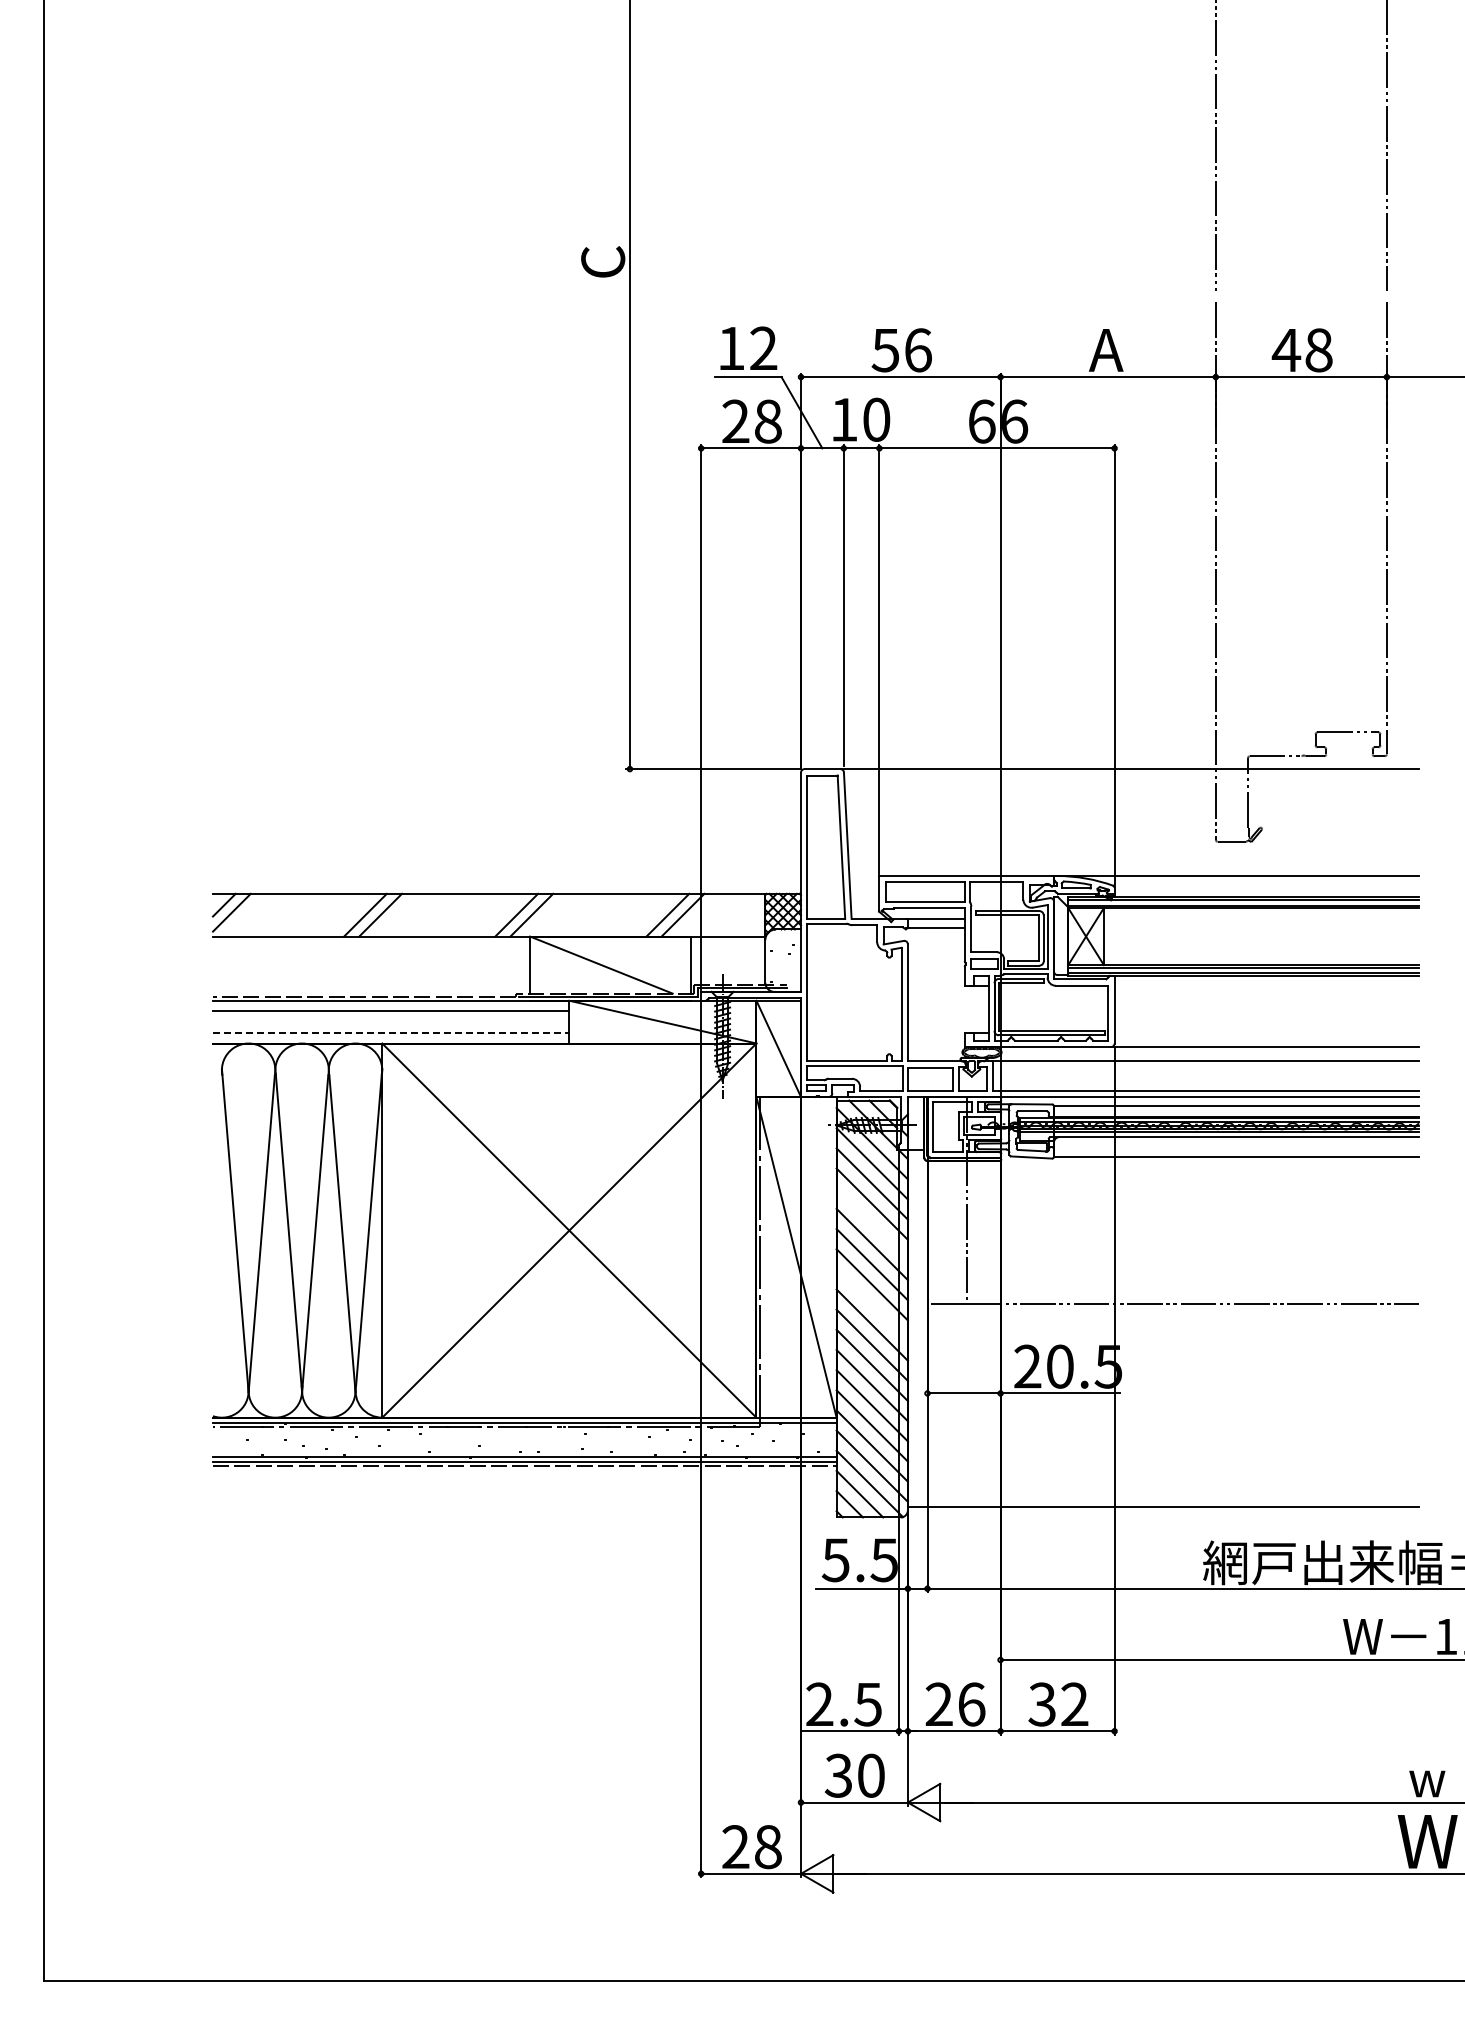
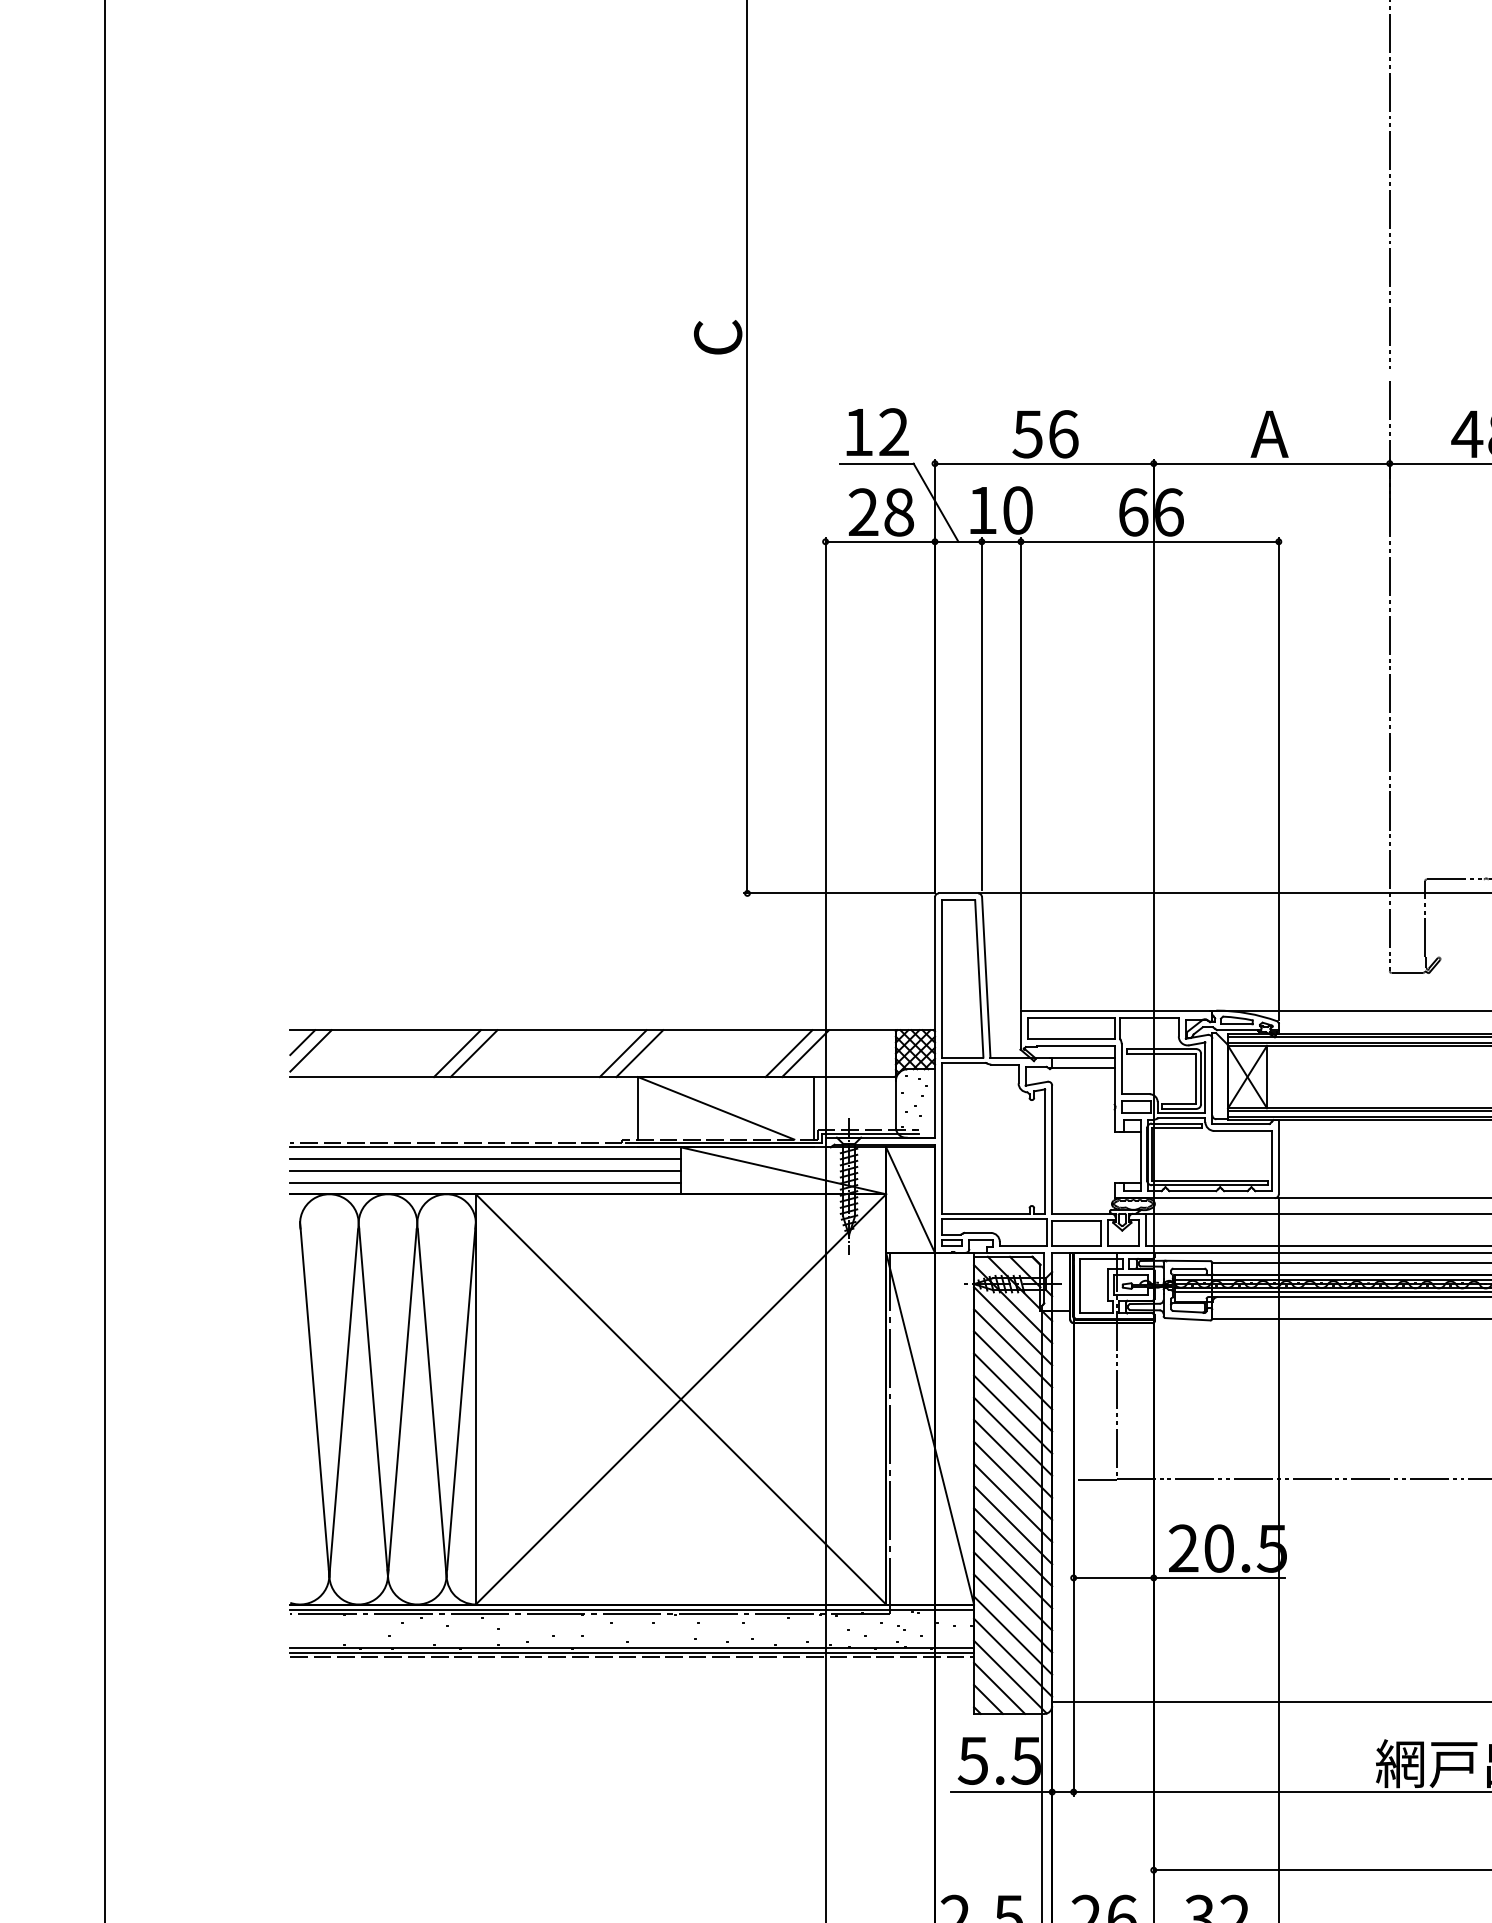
line: (391, 1022) -> (486, 1171), added
line: (391, 1032) -> (486, 1182), dashed -> solid
line: (871, 1223) -> (1012, 1391), added
line: (871, 1304) -> (1012, 1480), added

